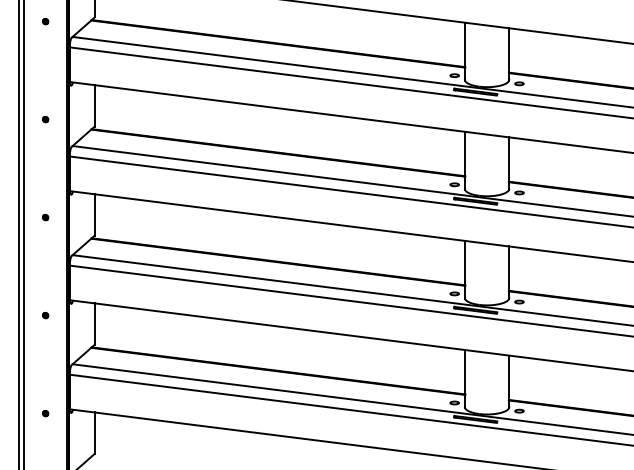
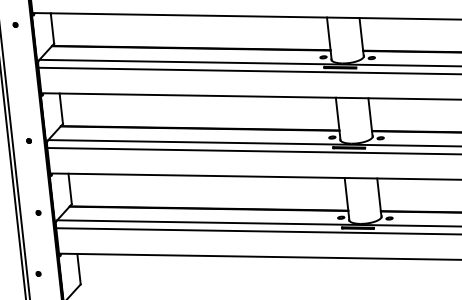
part: (45, 119) -> (15, 24), moved
part: (45, 217) -> (28, 140), moved
part: (45, 315) -> (38, 212), moved
part: (45, 413) -> (38, 273), moved

